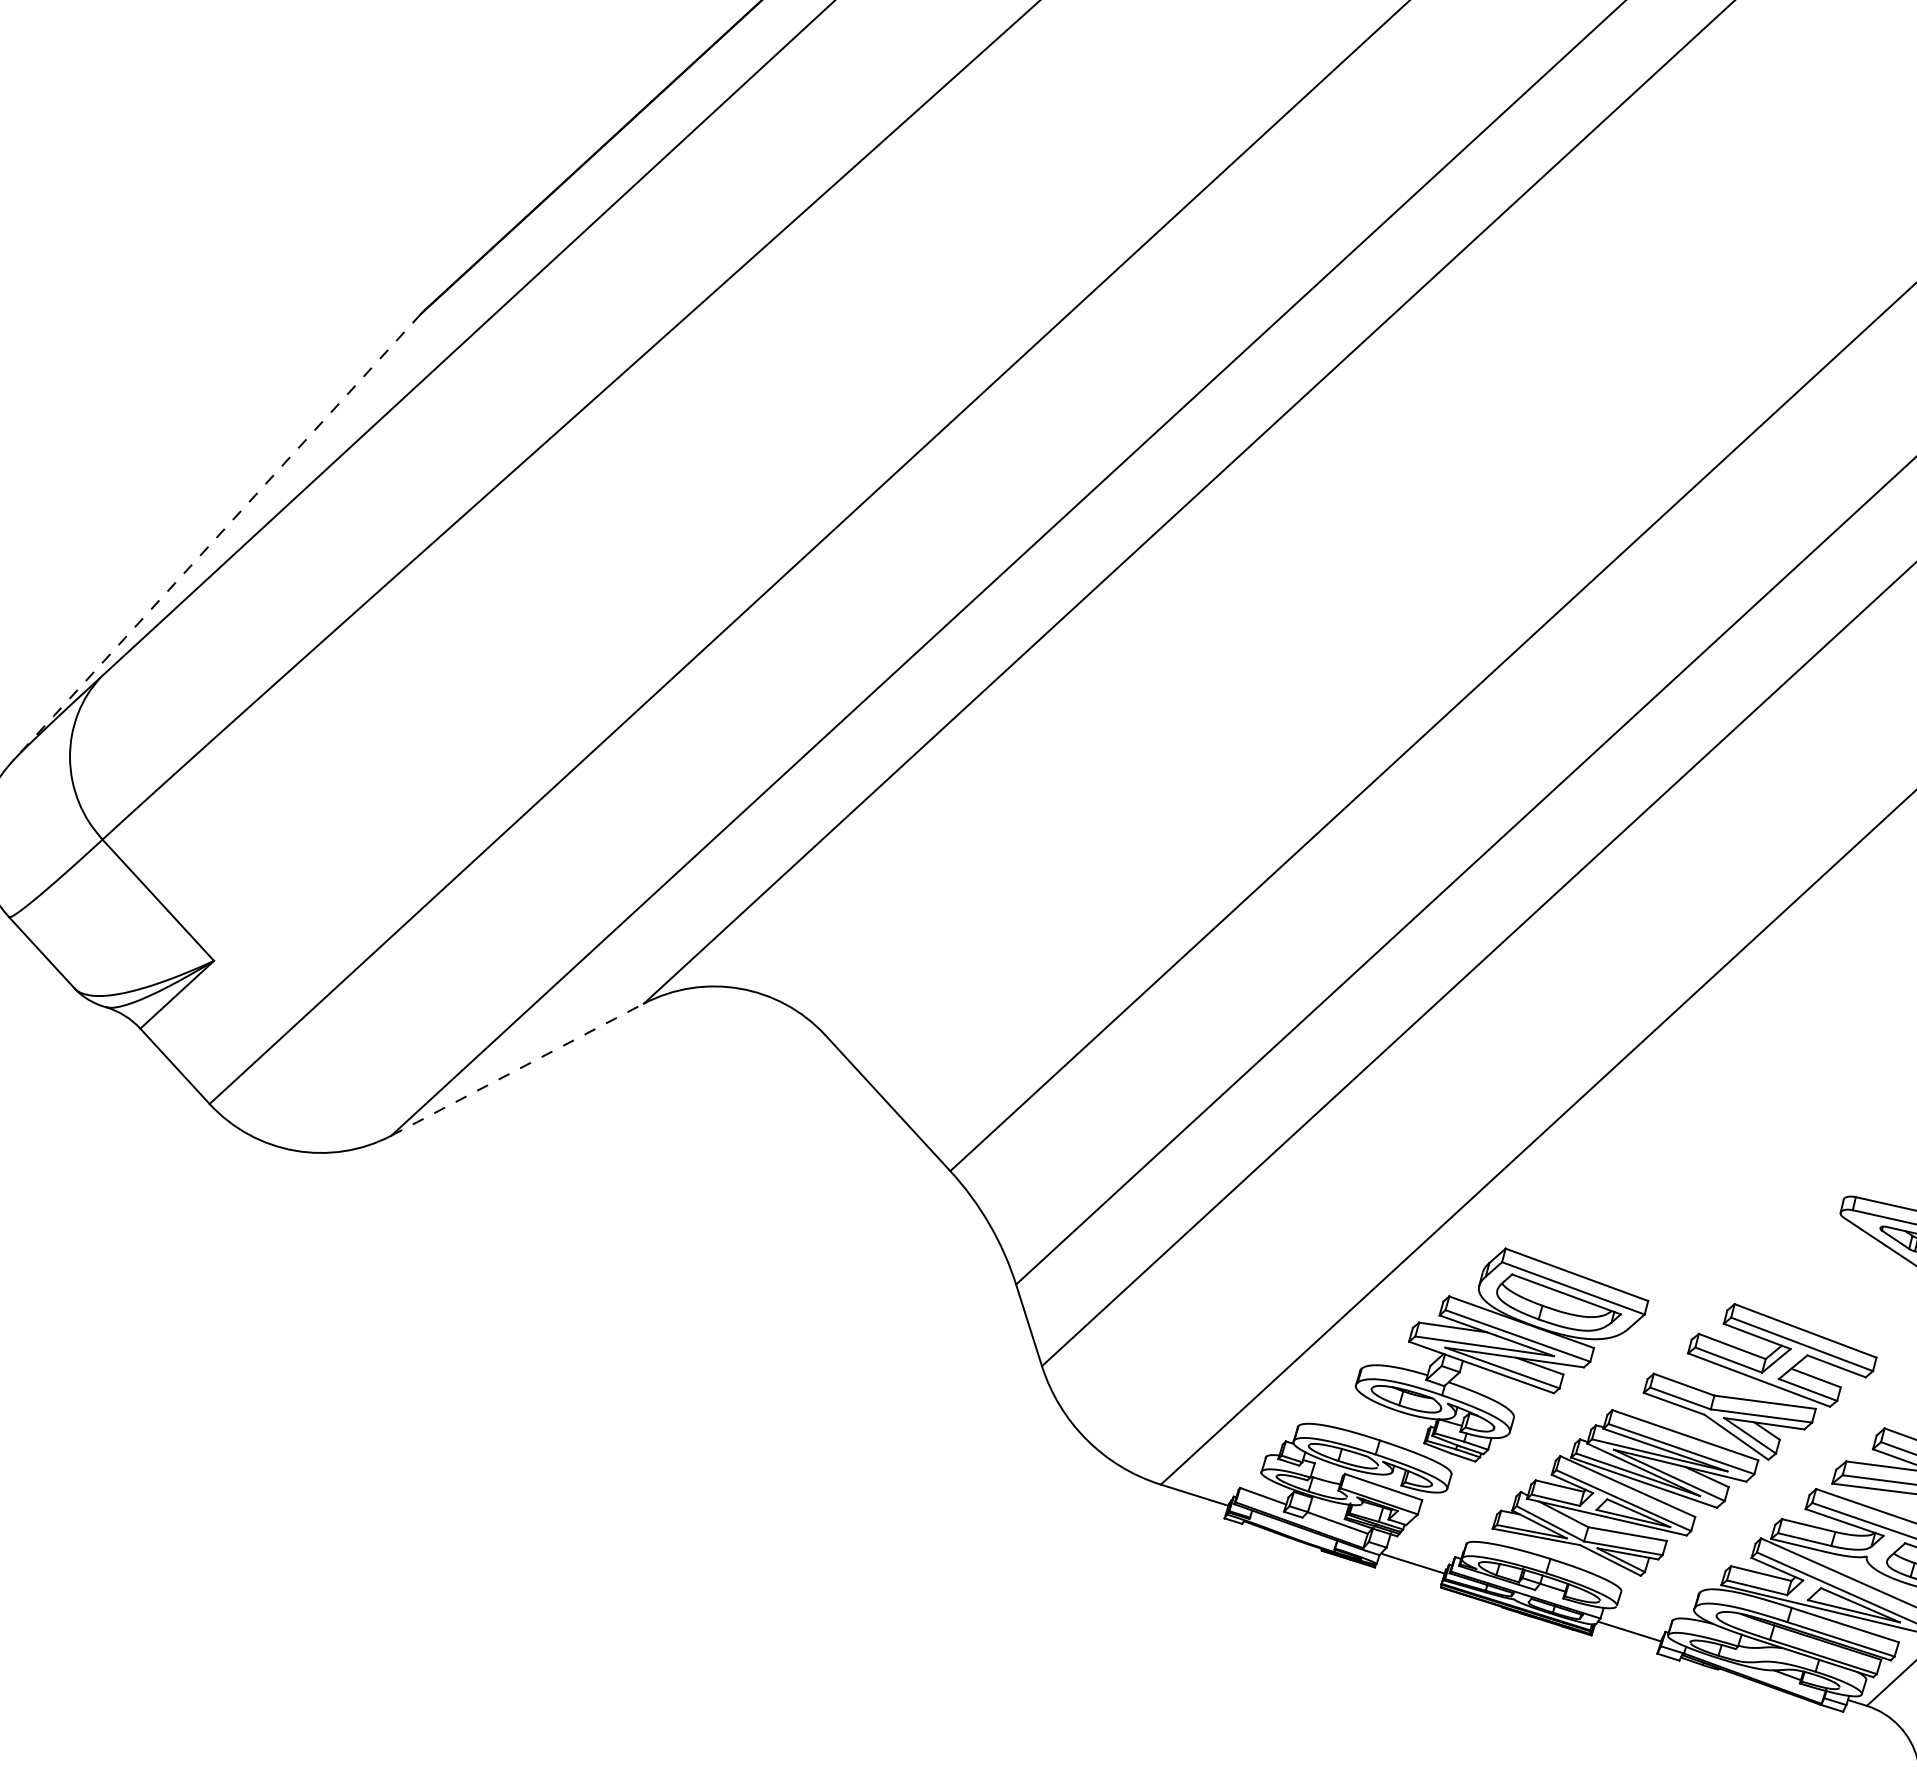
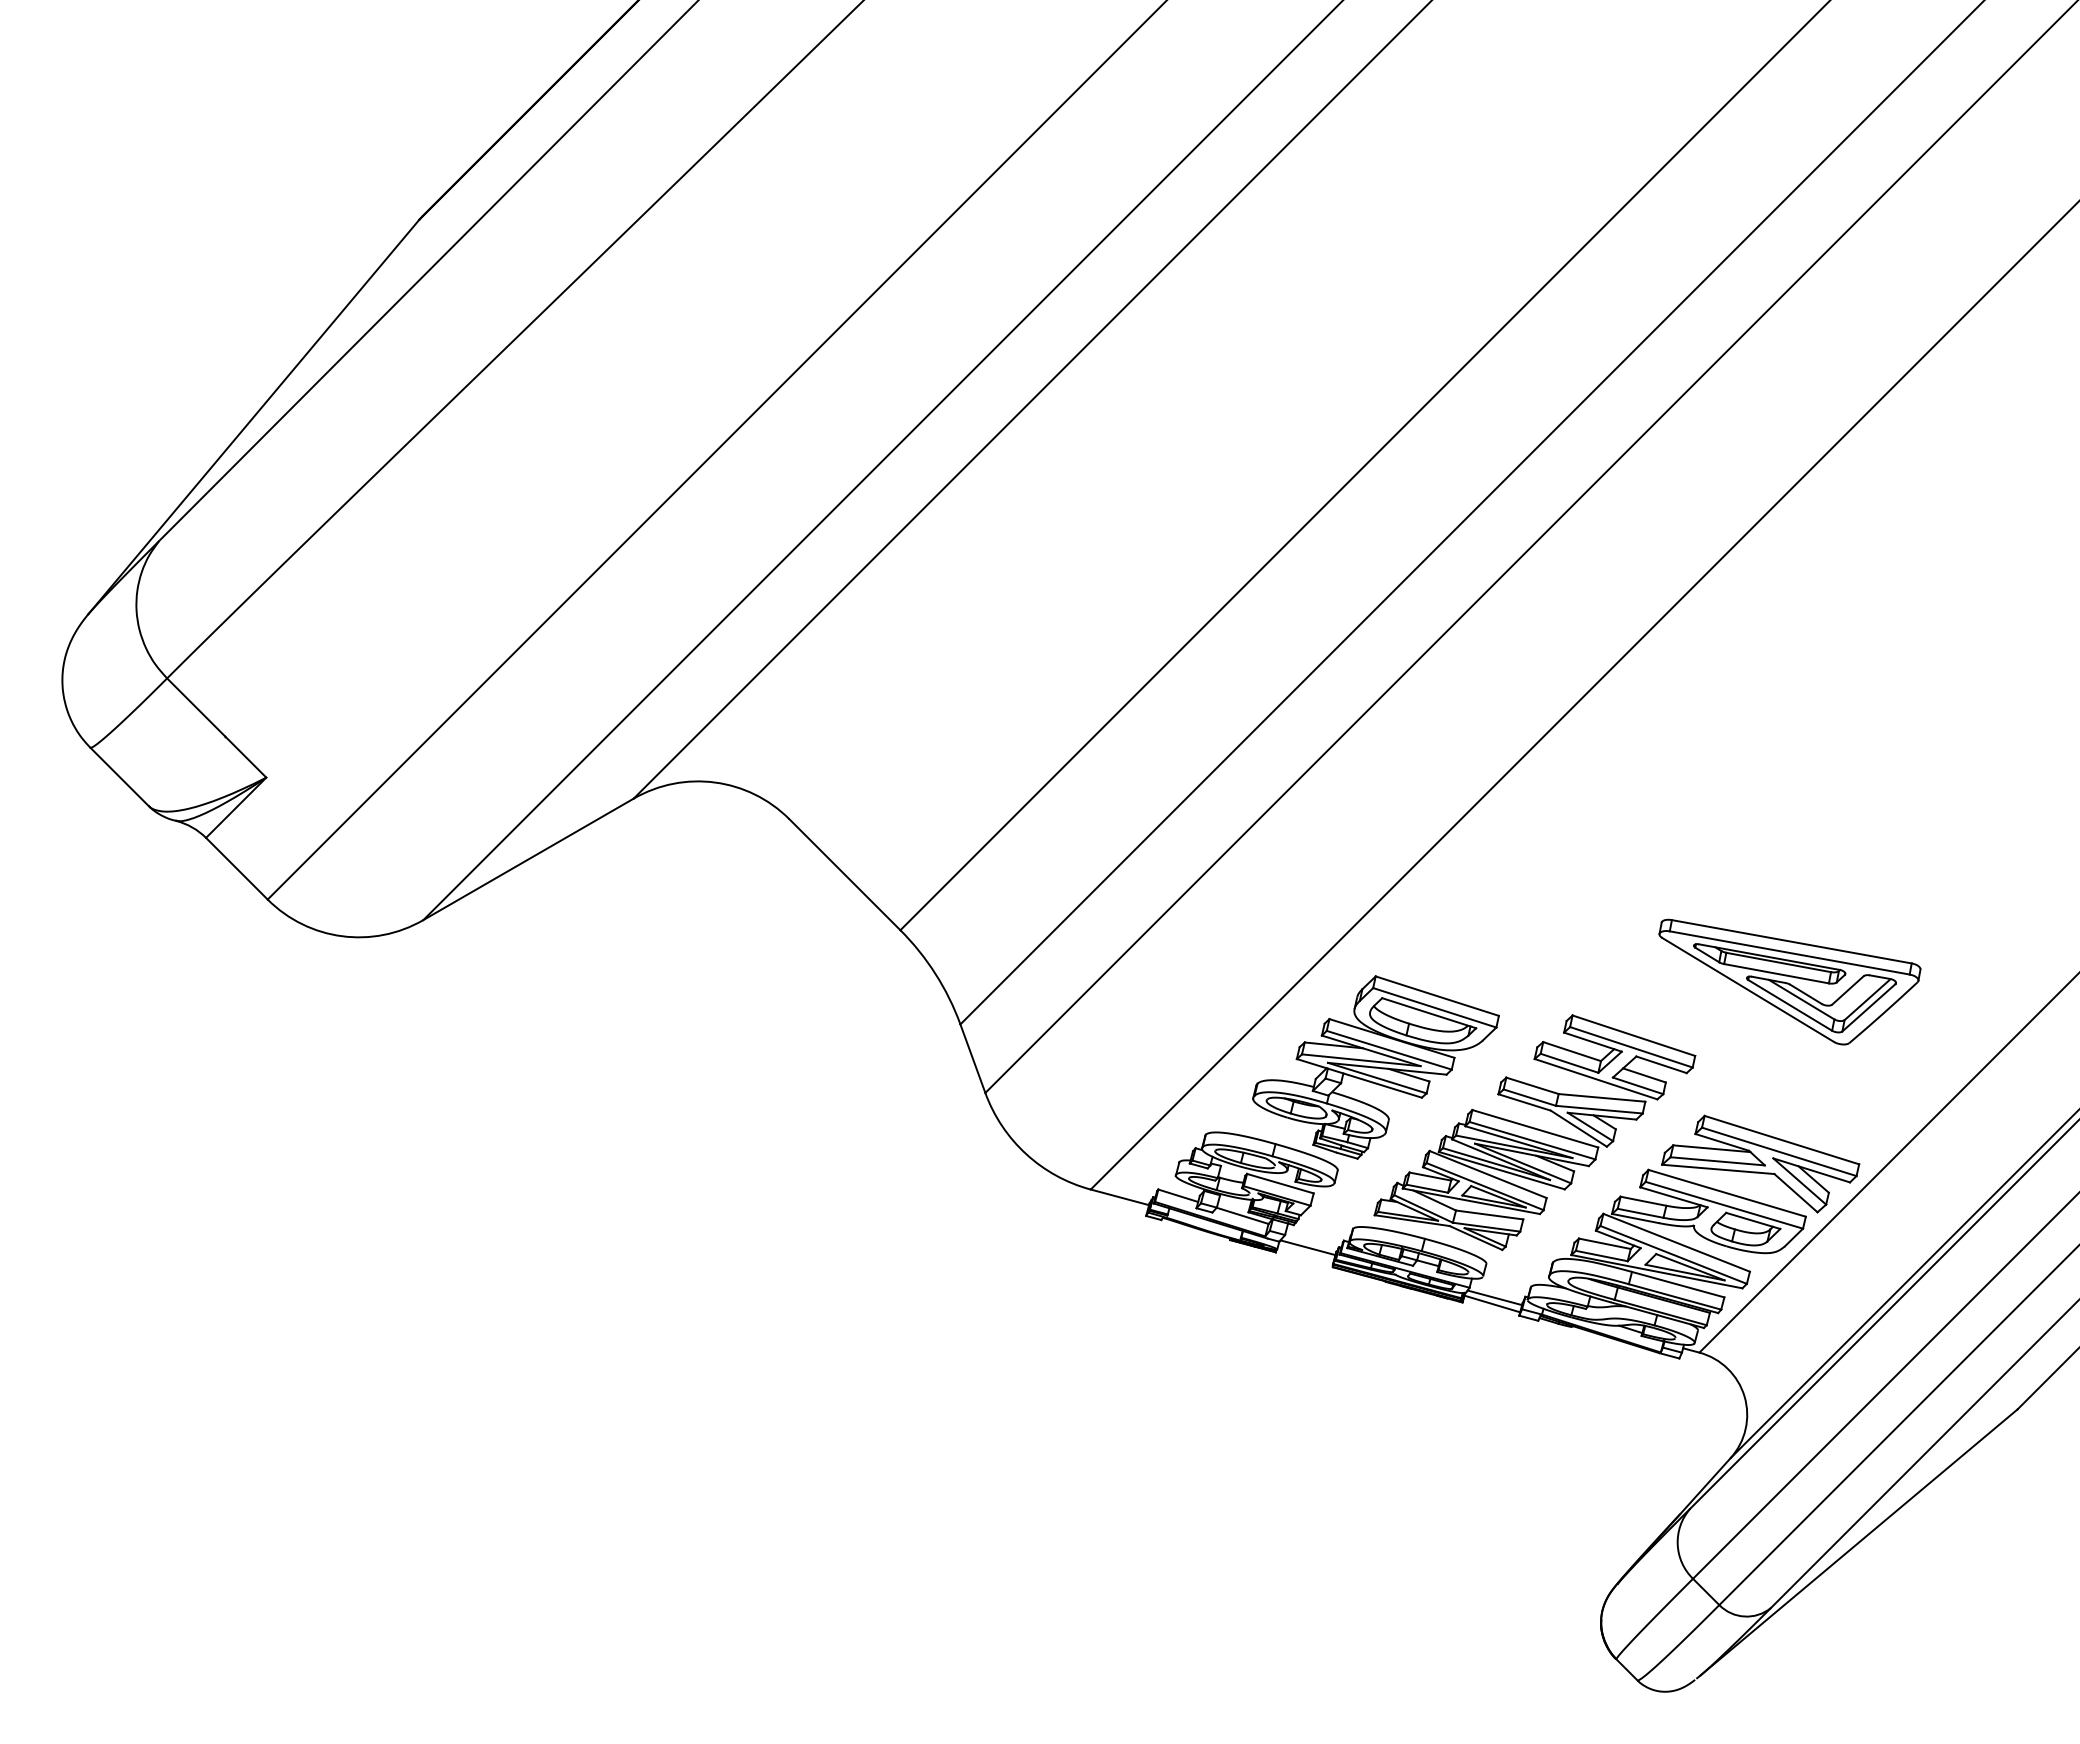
line: (216, 537) -> (253, 417), dashed -> solid
line: (517, 1069) -> (528, 859), dashed -> solid
line: (1626, 1638) -> (1492, 1303), added

